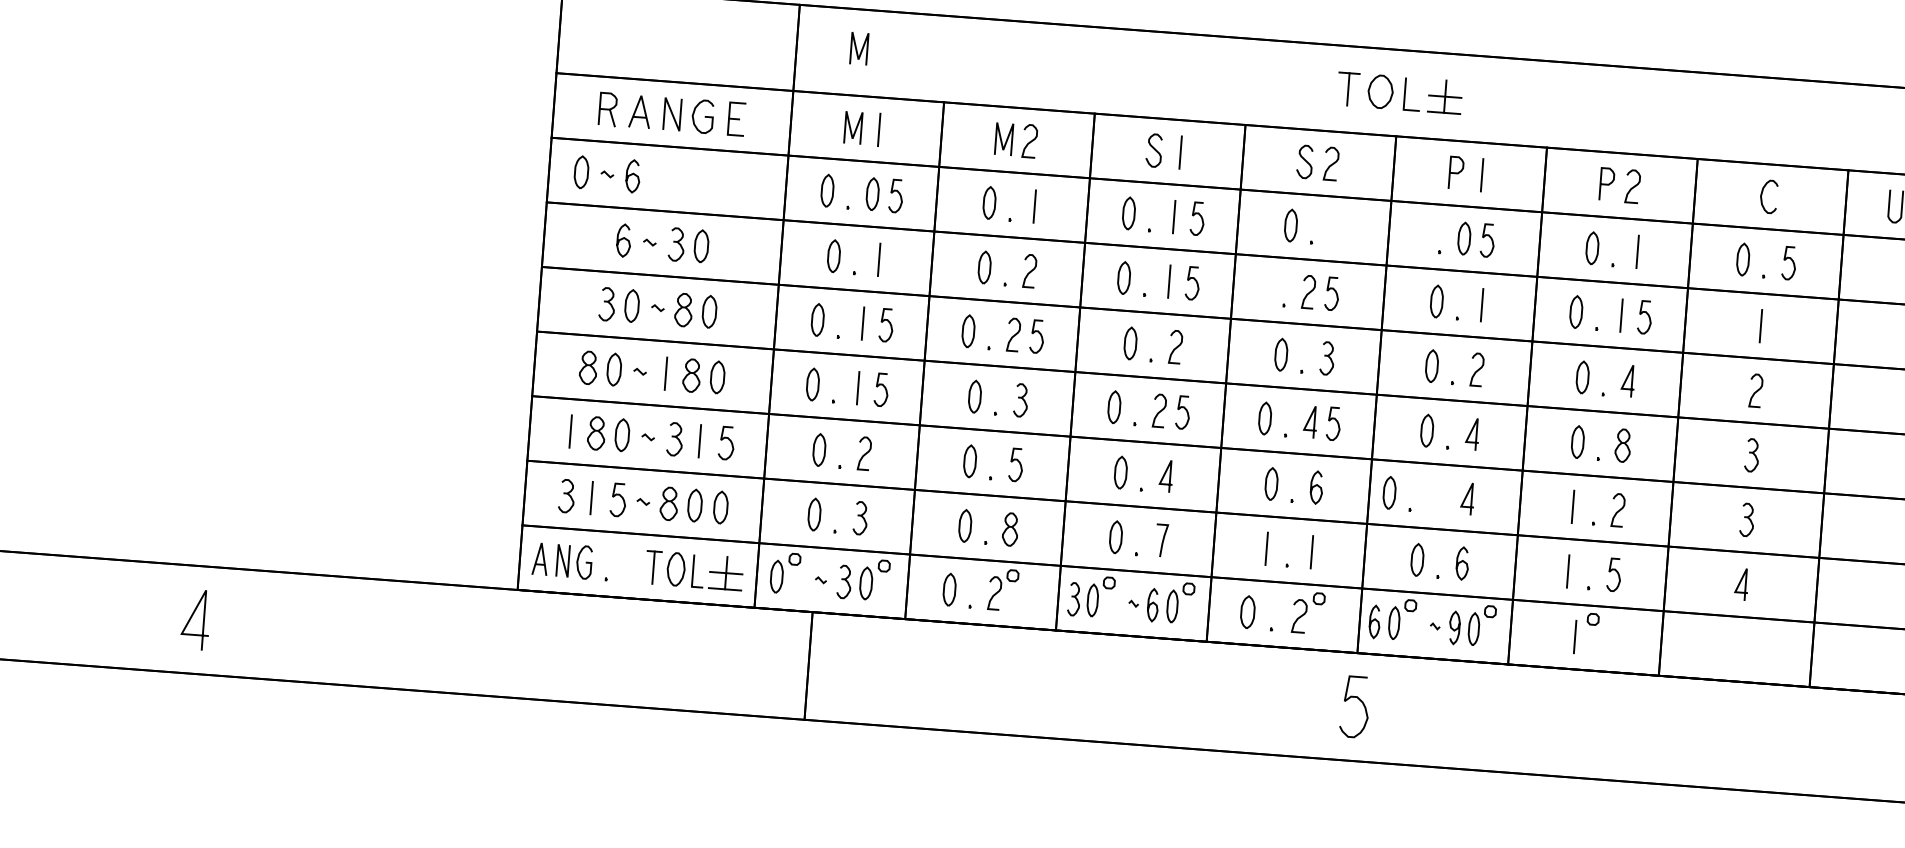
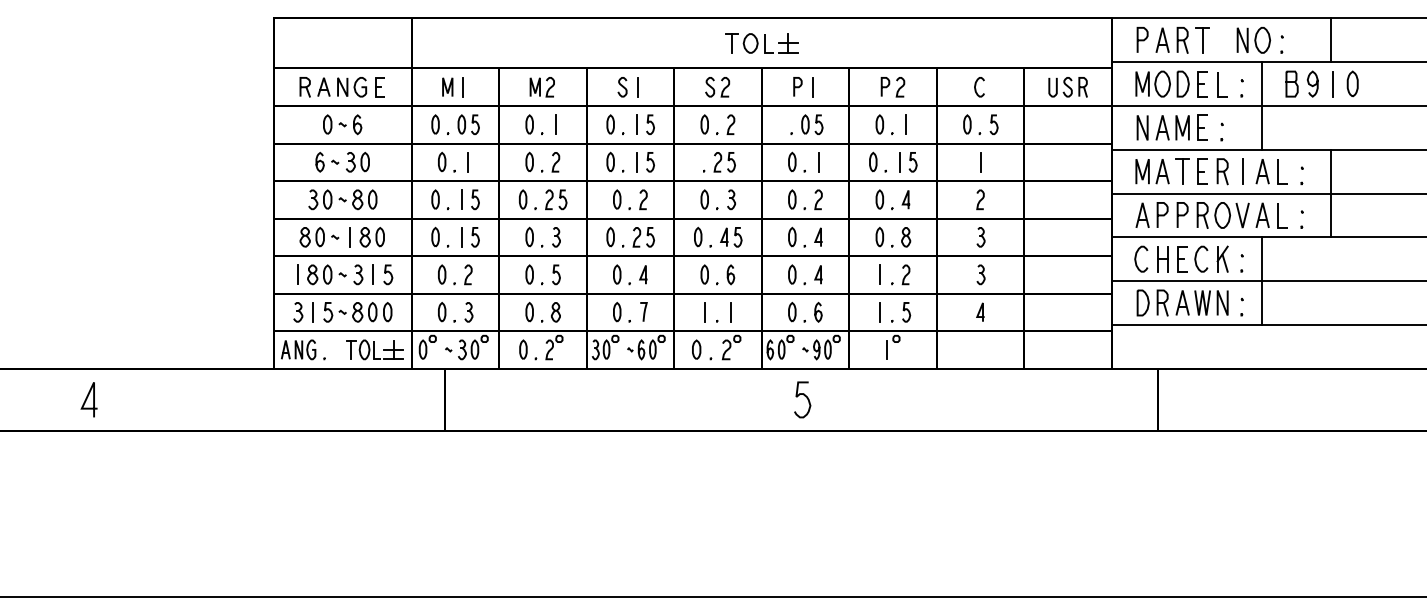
line: (857, 47) -> (446, 40), removed
part: (607, 173) -> (342, 124), moved
curve: (1335, 228) -> (730, 124), added
part: (1396, 493) -> (796, 274), moved
curve: (1358, 701) -> (804, 396), moved

